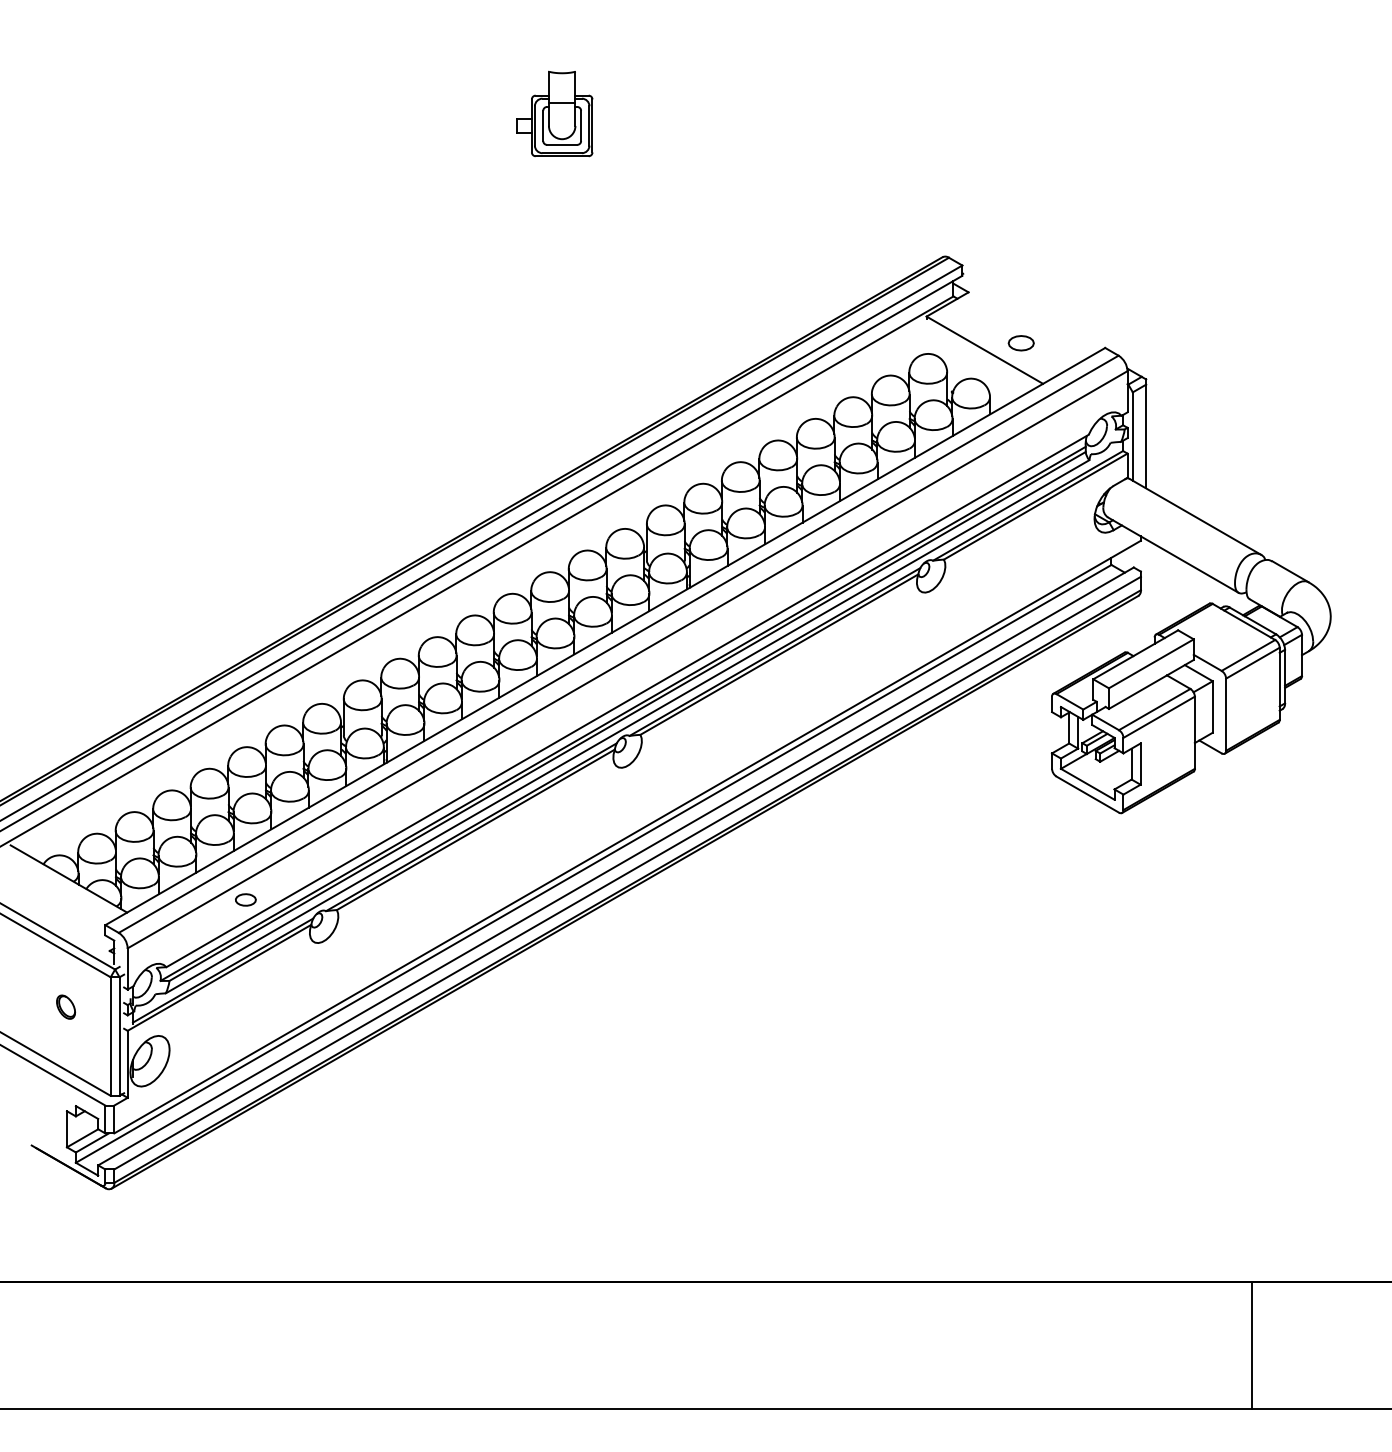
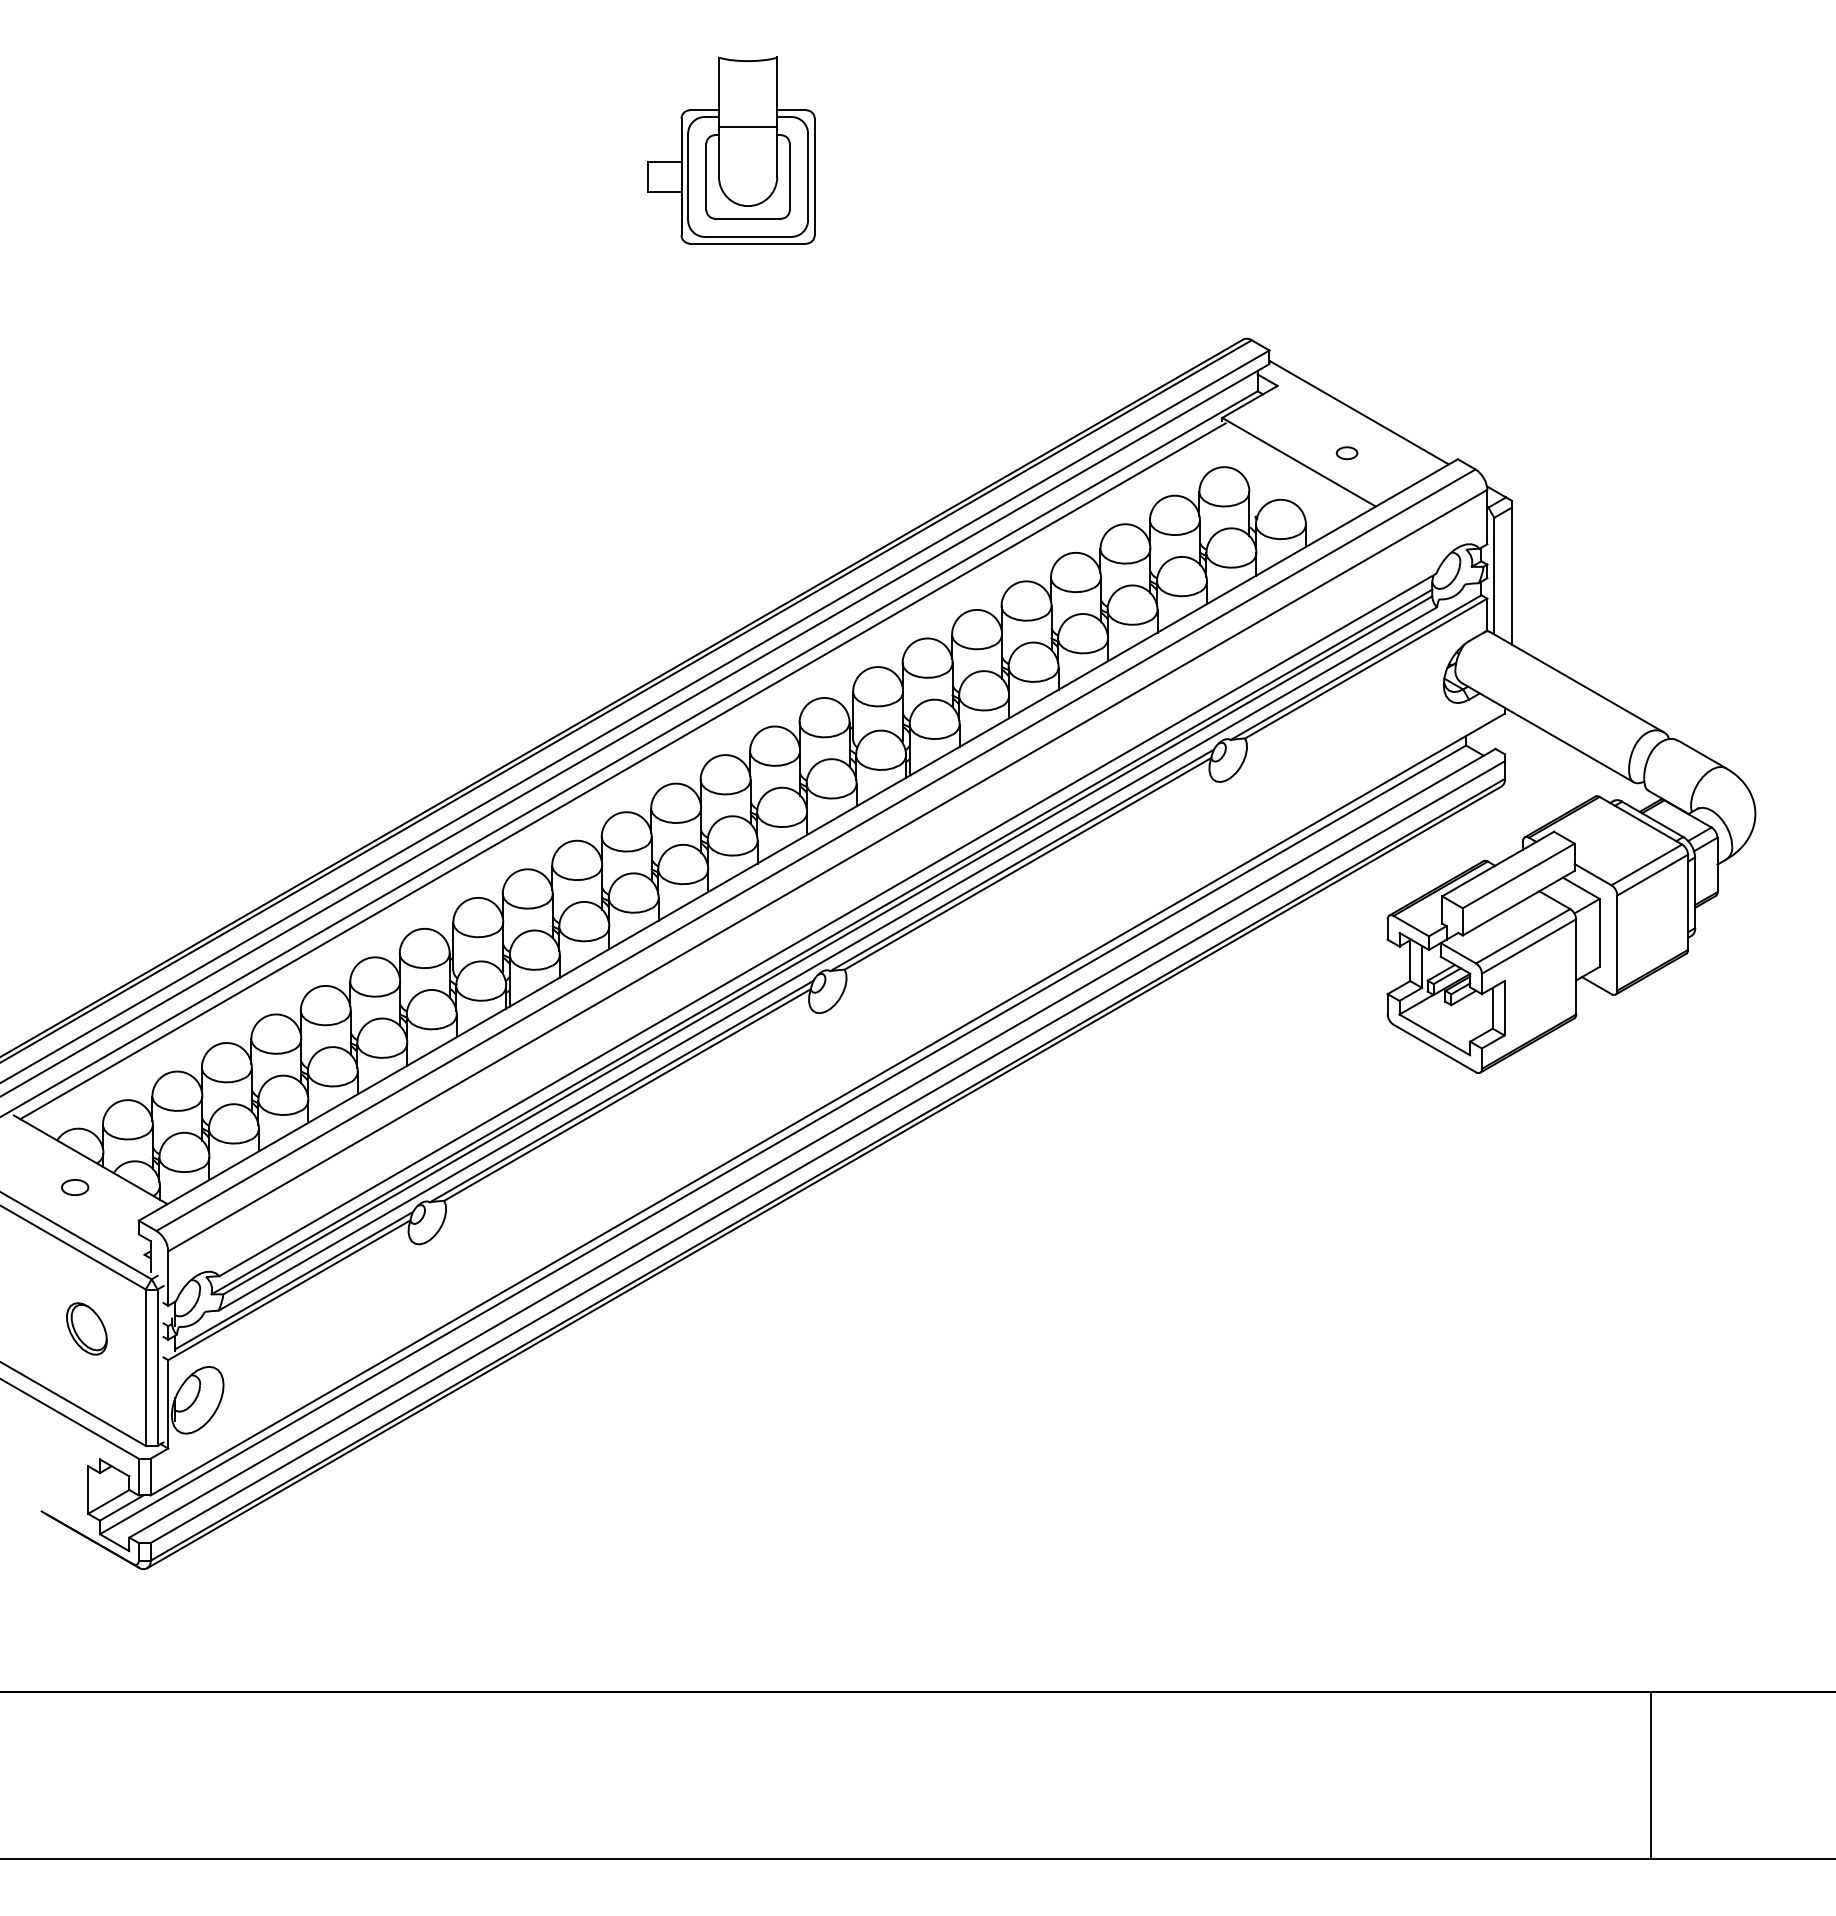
part: (554, 113) -> (731, 150), size x1.67
line: (1030, 312) -> (1359, 412), added
part: (1020, 343) -> (1346, 453), size x0.62
line: (472, 584) -> (622, 771), added
part: (246, 899) -> (75, 1187), moved
part: (65, 1006) -> (86, 1328), size x1.67

